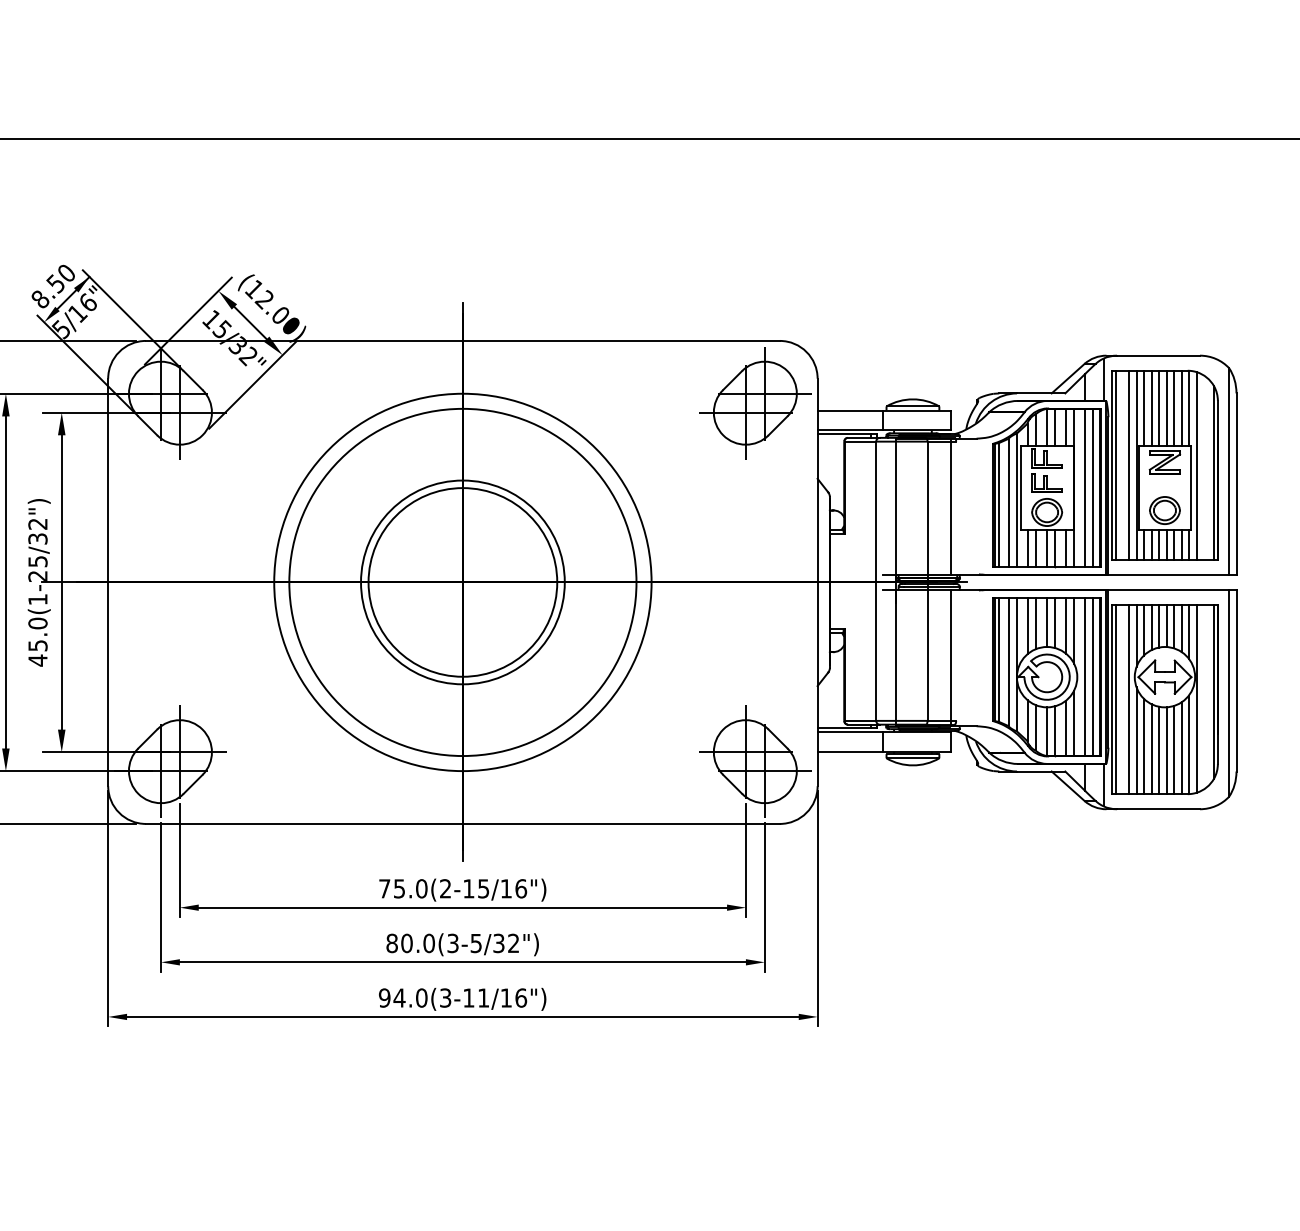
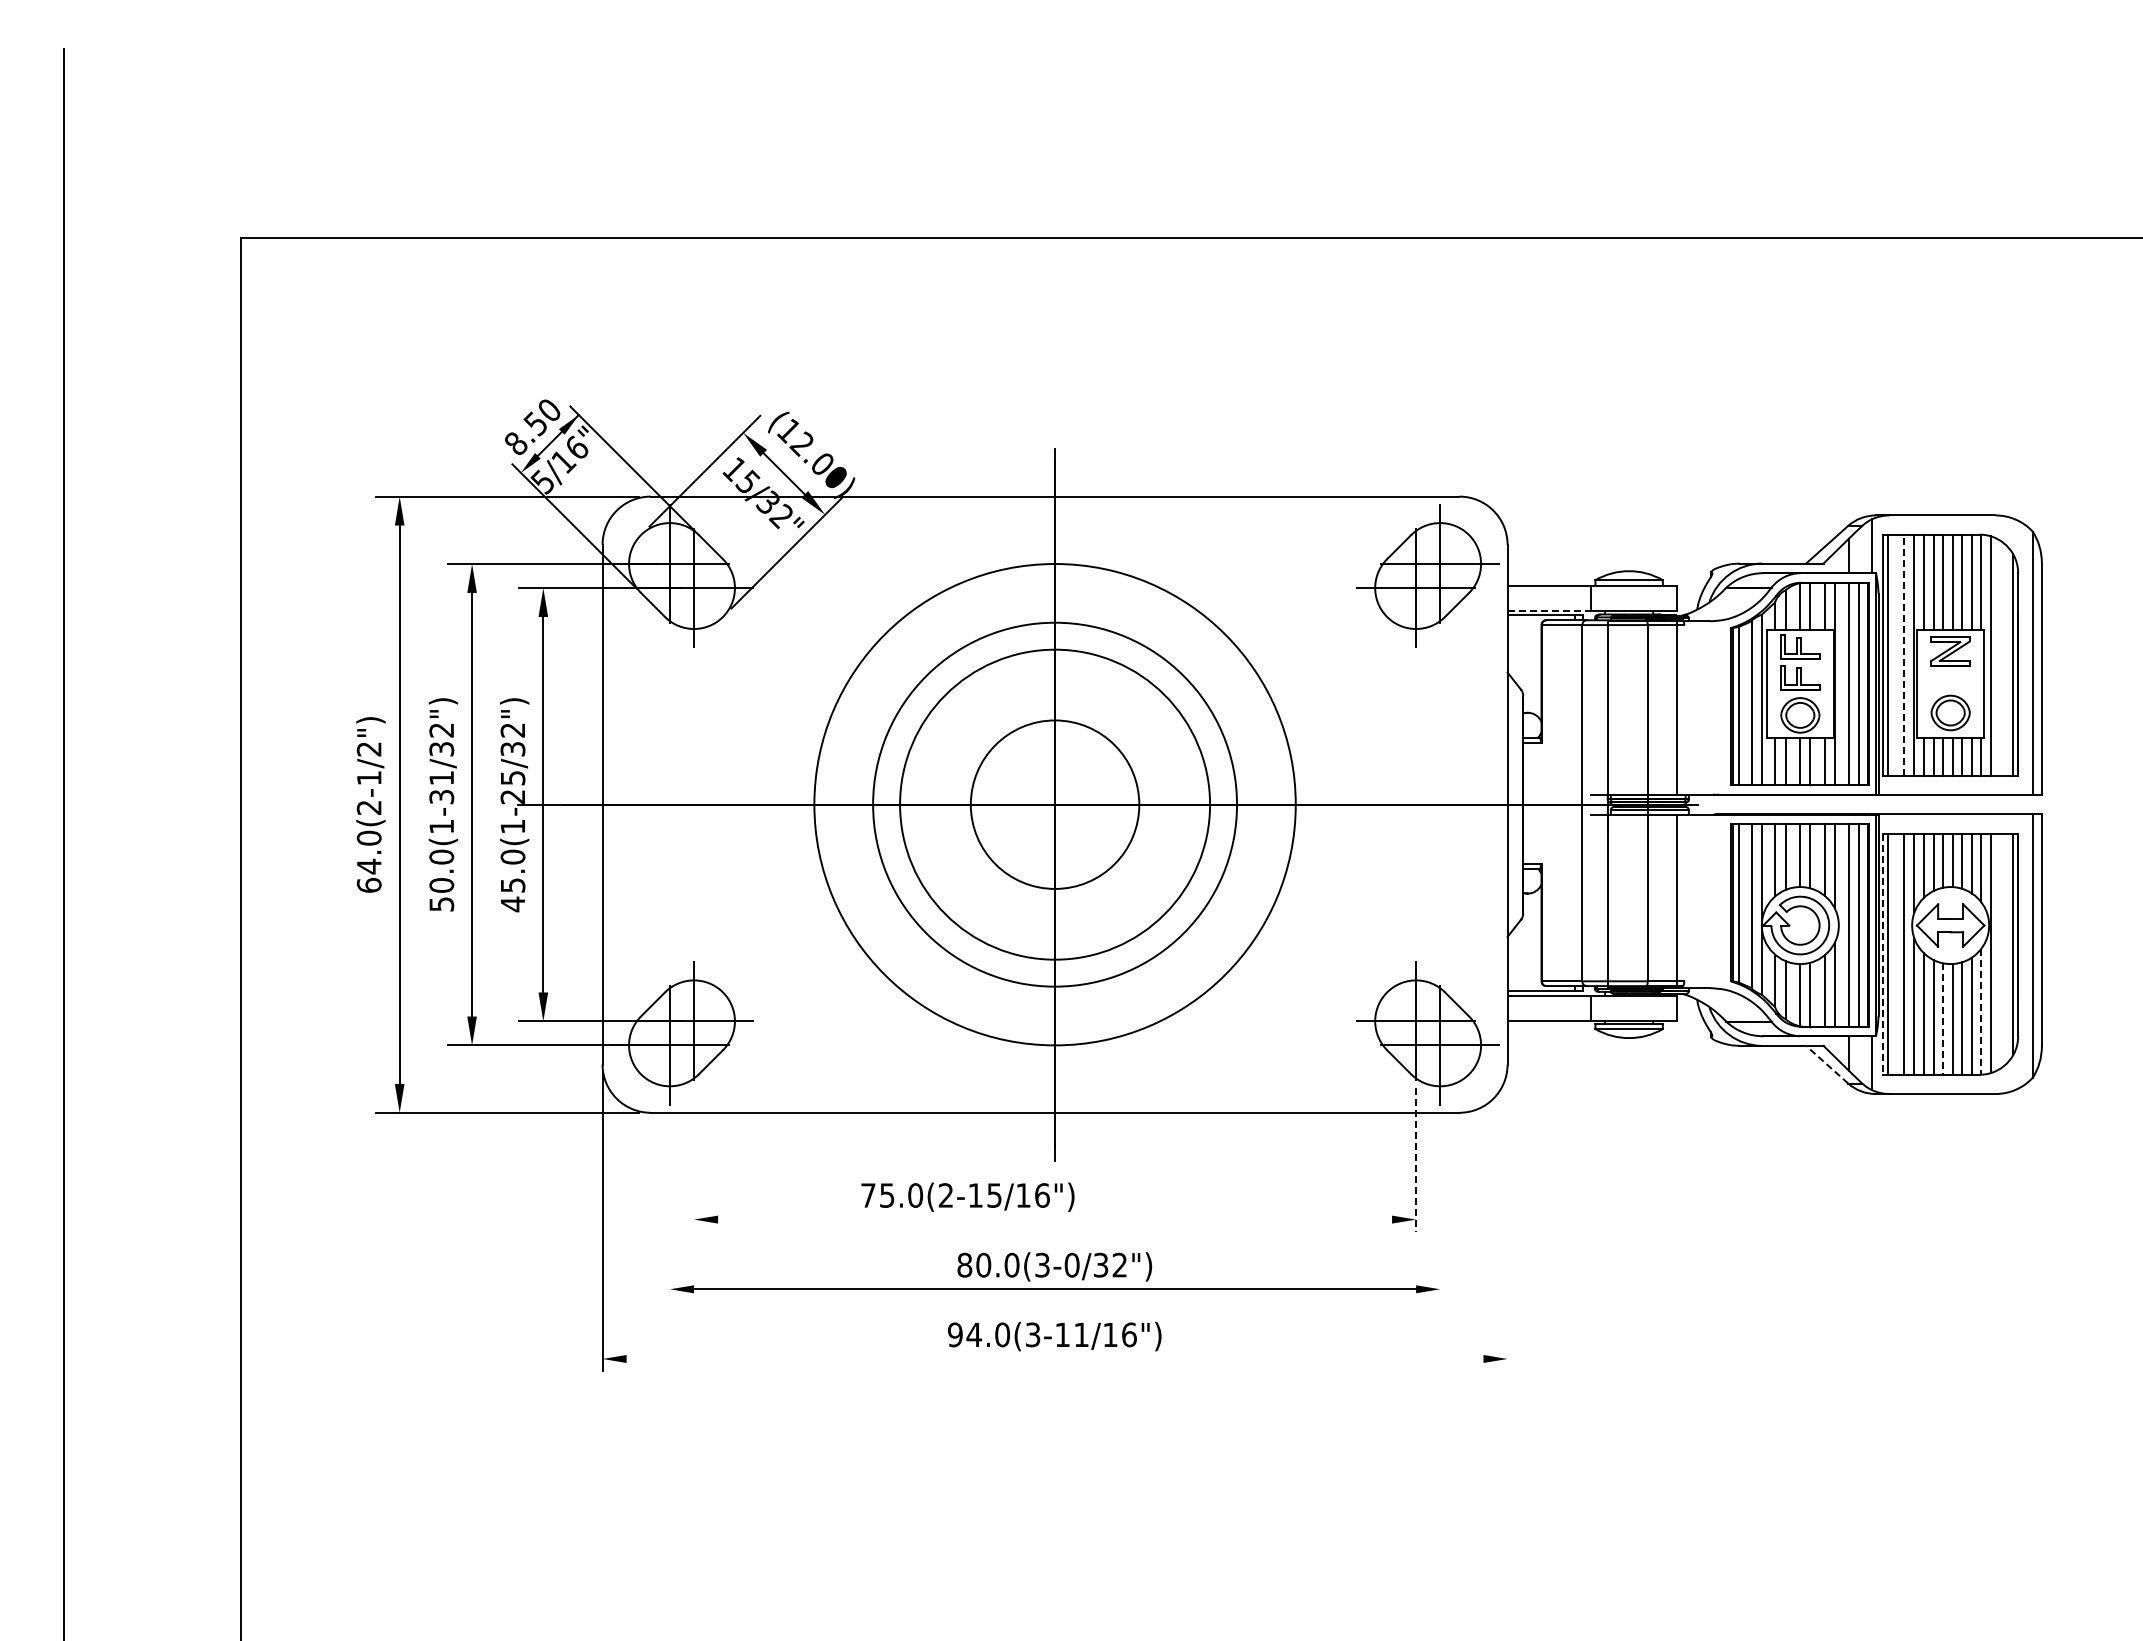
line: (850, 430) -> (1549, 610), solid -> dashed
line: (1128, 465) -> (1904, 655), solid -> dashed
circle: (462, 582) -> (1054, 804), size x0.7
circle: (462, 582) -> (1054, 804), size x0.7
circle: (463, 582) -> (1055, 804), size x1.4
line: (1112, 699) -> (1883, 954), solid -> dashed
line: (1189, 744) -> (1981, 1011), solid -> dashed
line: (1158, 750) -> (1942, 1019), solid -> dashed
line: (1067, 786) -> (1826, 1064), solid -> dashed
line: (180, 860) -> (694, 1159), removed
line: (746, 861) -> (1416, 1160), solid -> dashed
text: (462, 889) -> (967, 1196), moved
line: (160, 897) -> (669, 1206), removed
line: (765, 897) -> (1440, 1206), removed
line: (463, 907) -> (1055, 1219), removed
line: (817, 908) -> (1507, 1220), removed
text: (475, 942) -> (1071, 1264), 80.0(3-5/32") -> 80.0(3-0/32")
line: (462, 1016) -> (1054, 1358), removed

